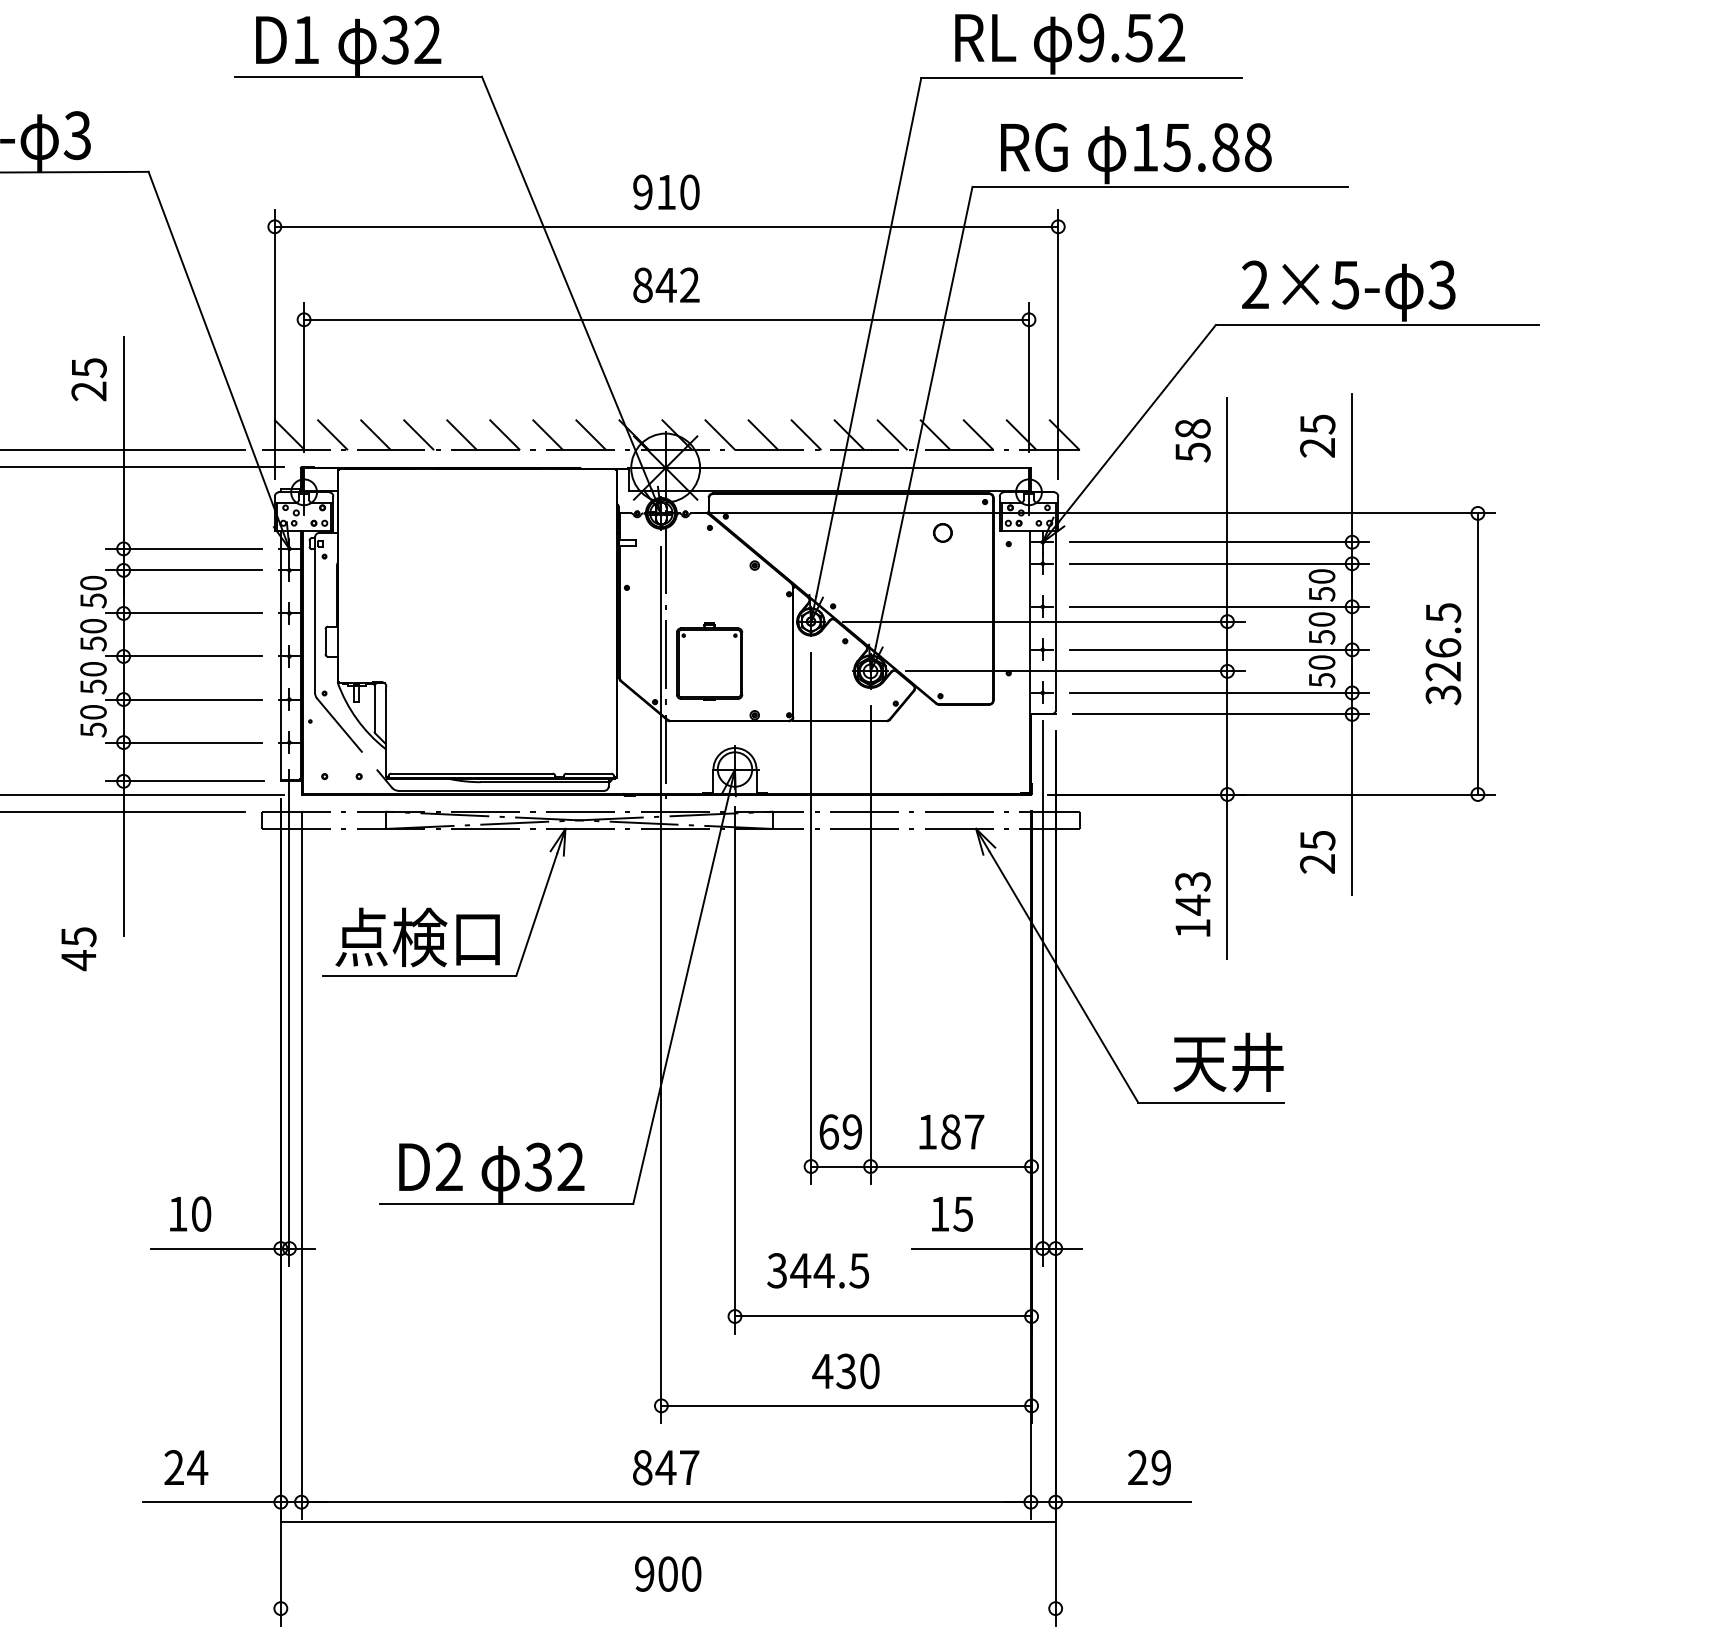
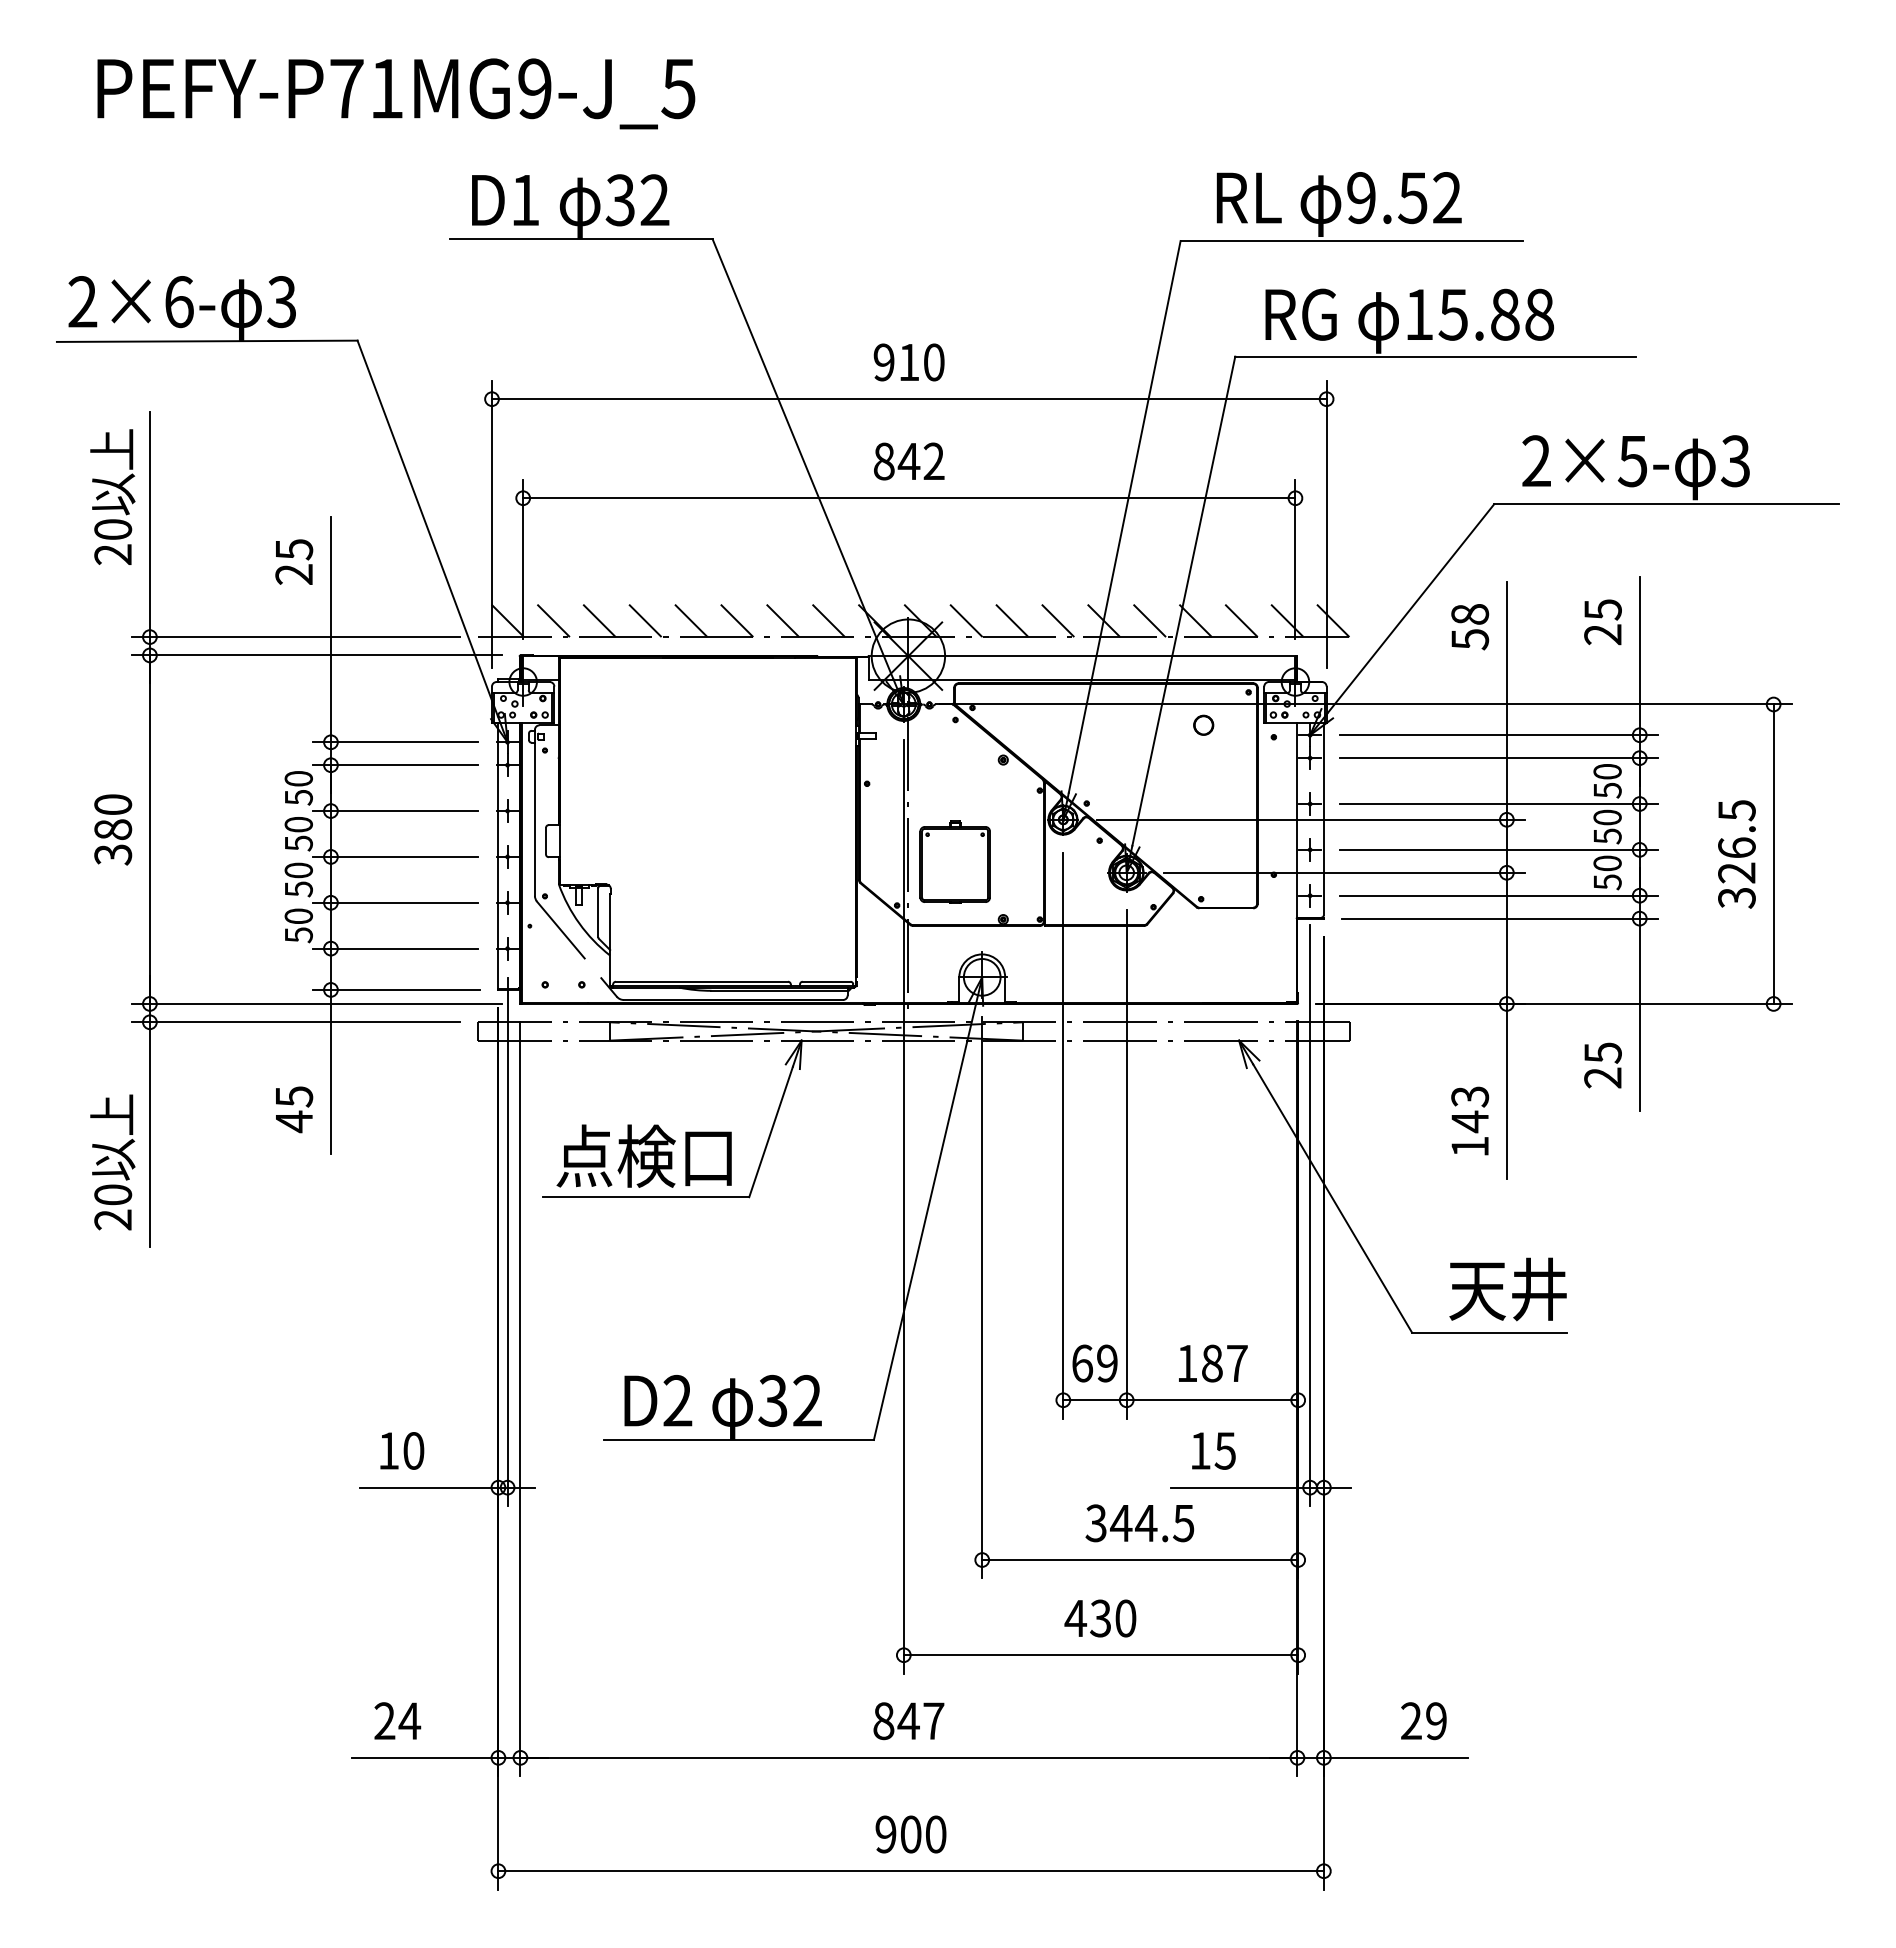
text: (79, 948) -> (294, 1109), moved
text: (817, 1270) -> (1139, 1523), moved
line: (667, 1522) -> (910, 1871), moved

